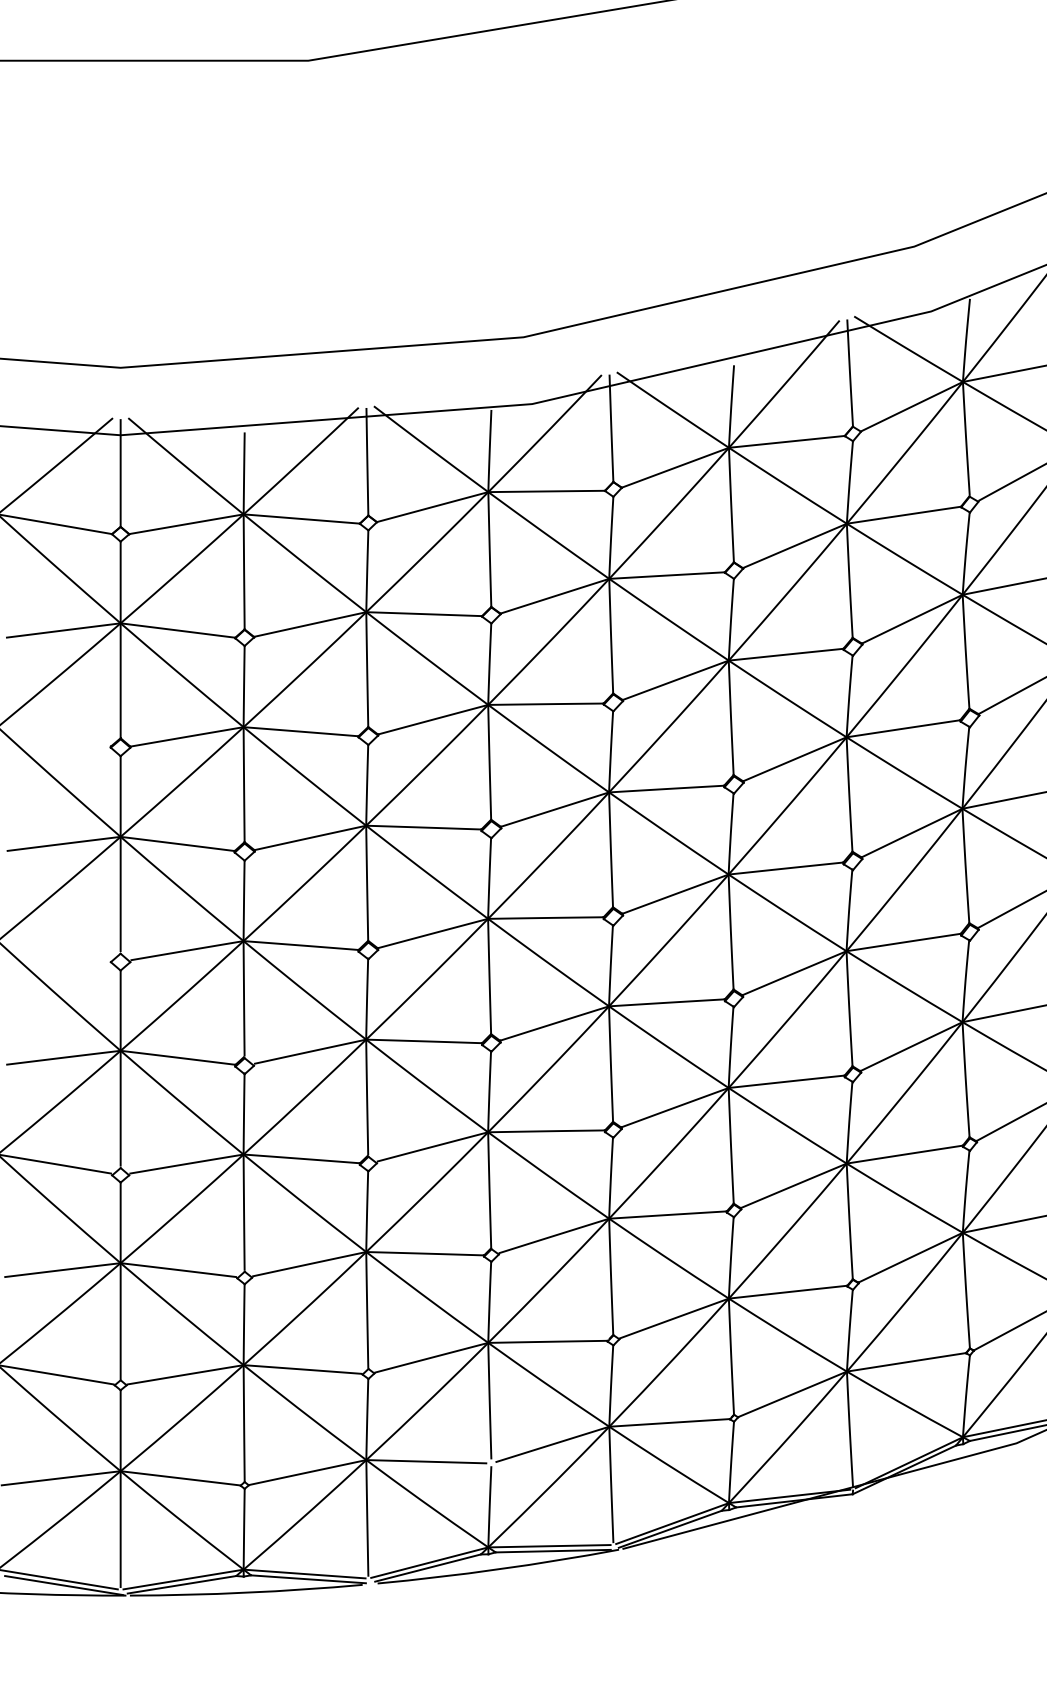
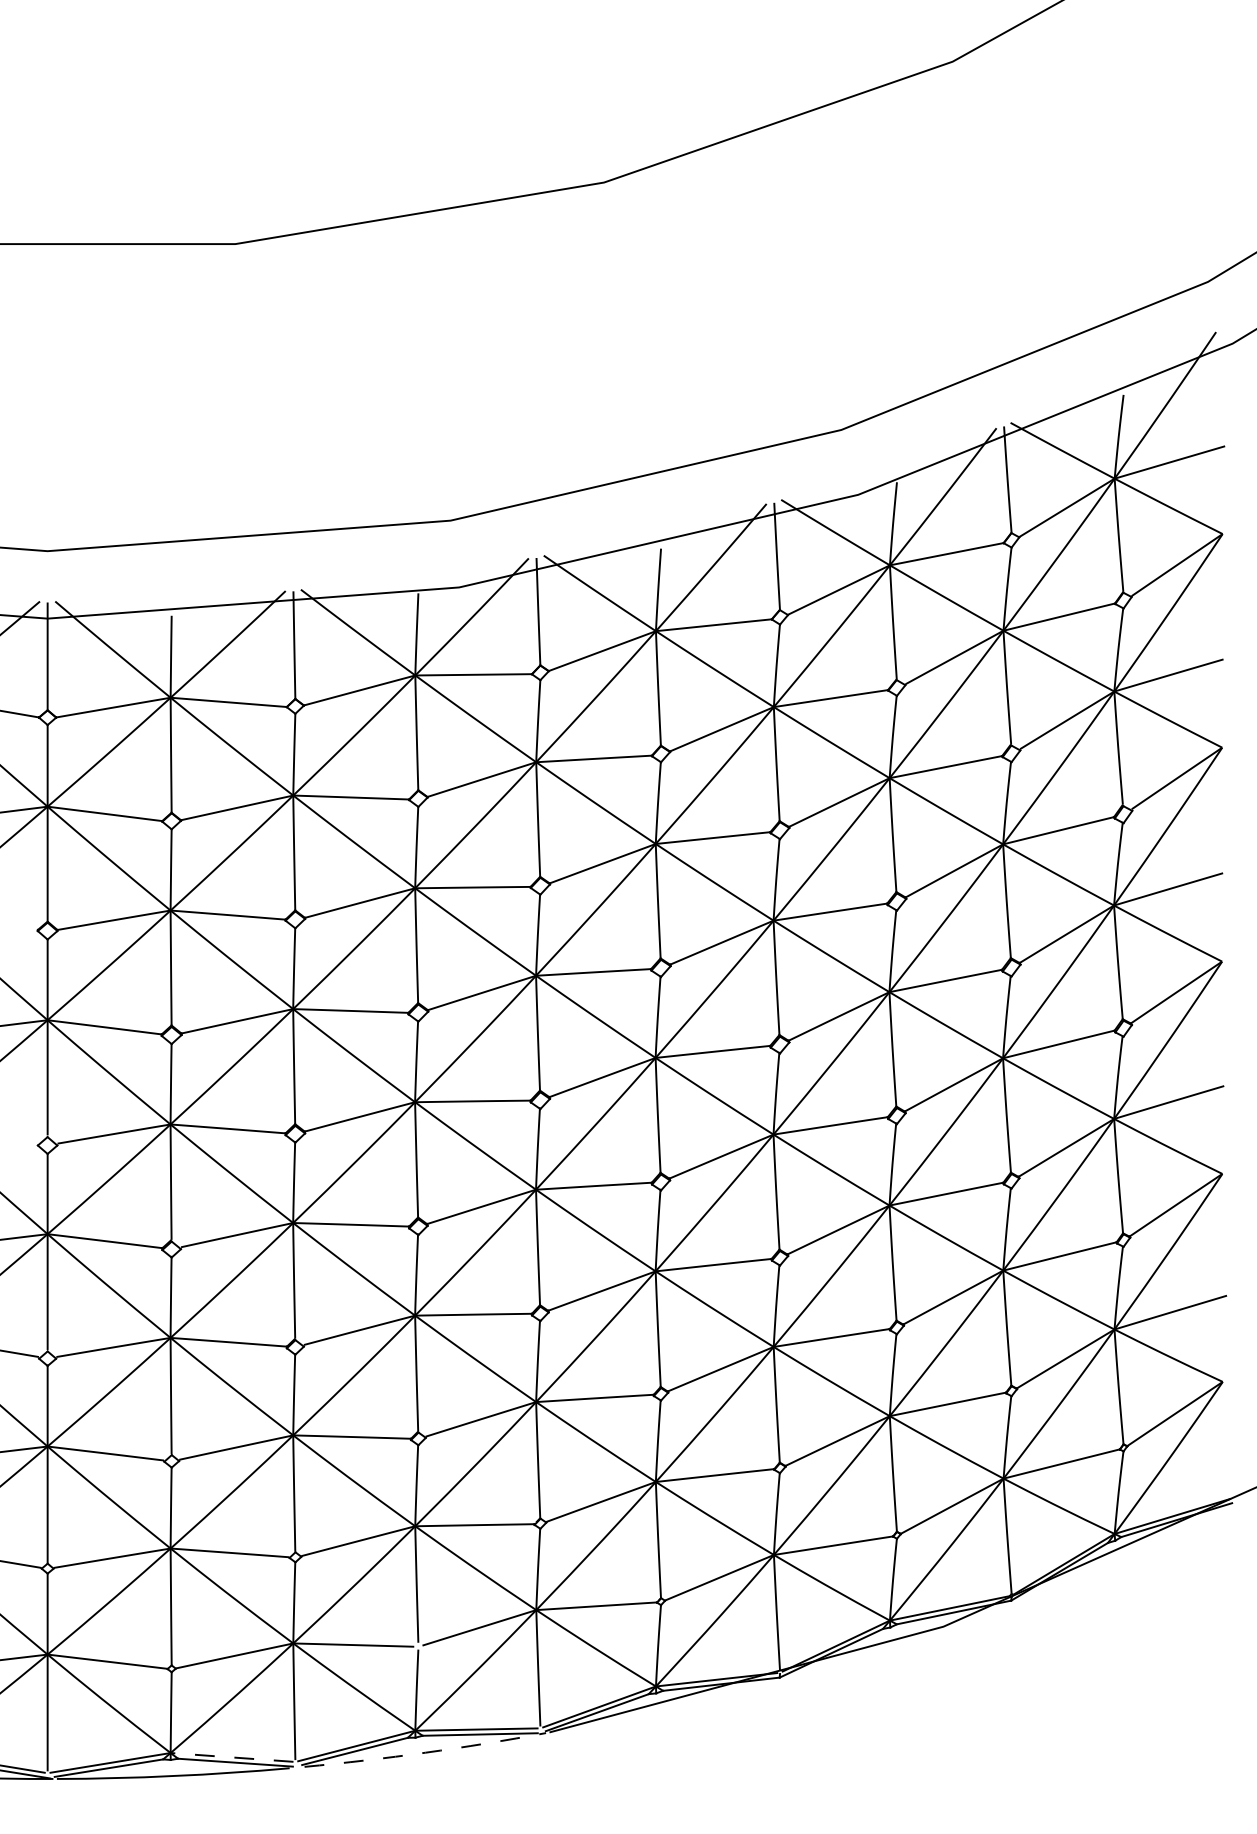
arc: (498, 1569) -> (425, 1752), solid -> dashed
line: (305, 1574) -> (232, 1757), solid -> dashed

